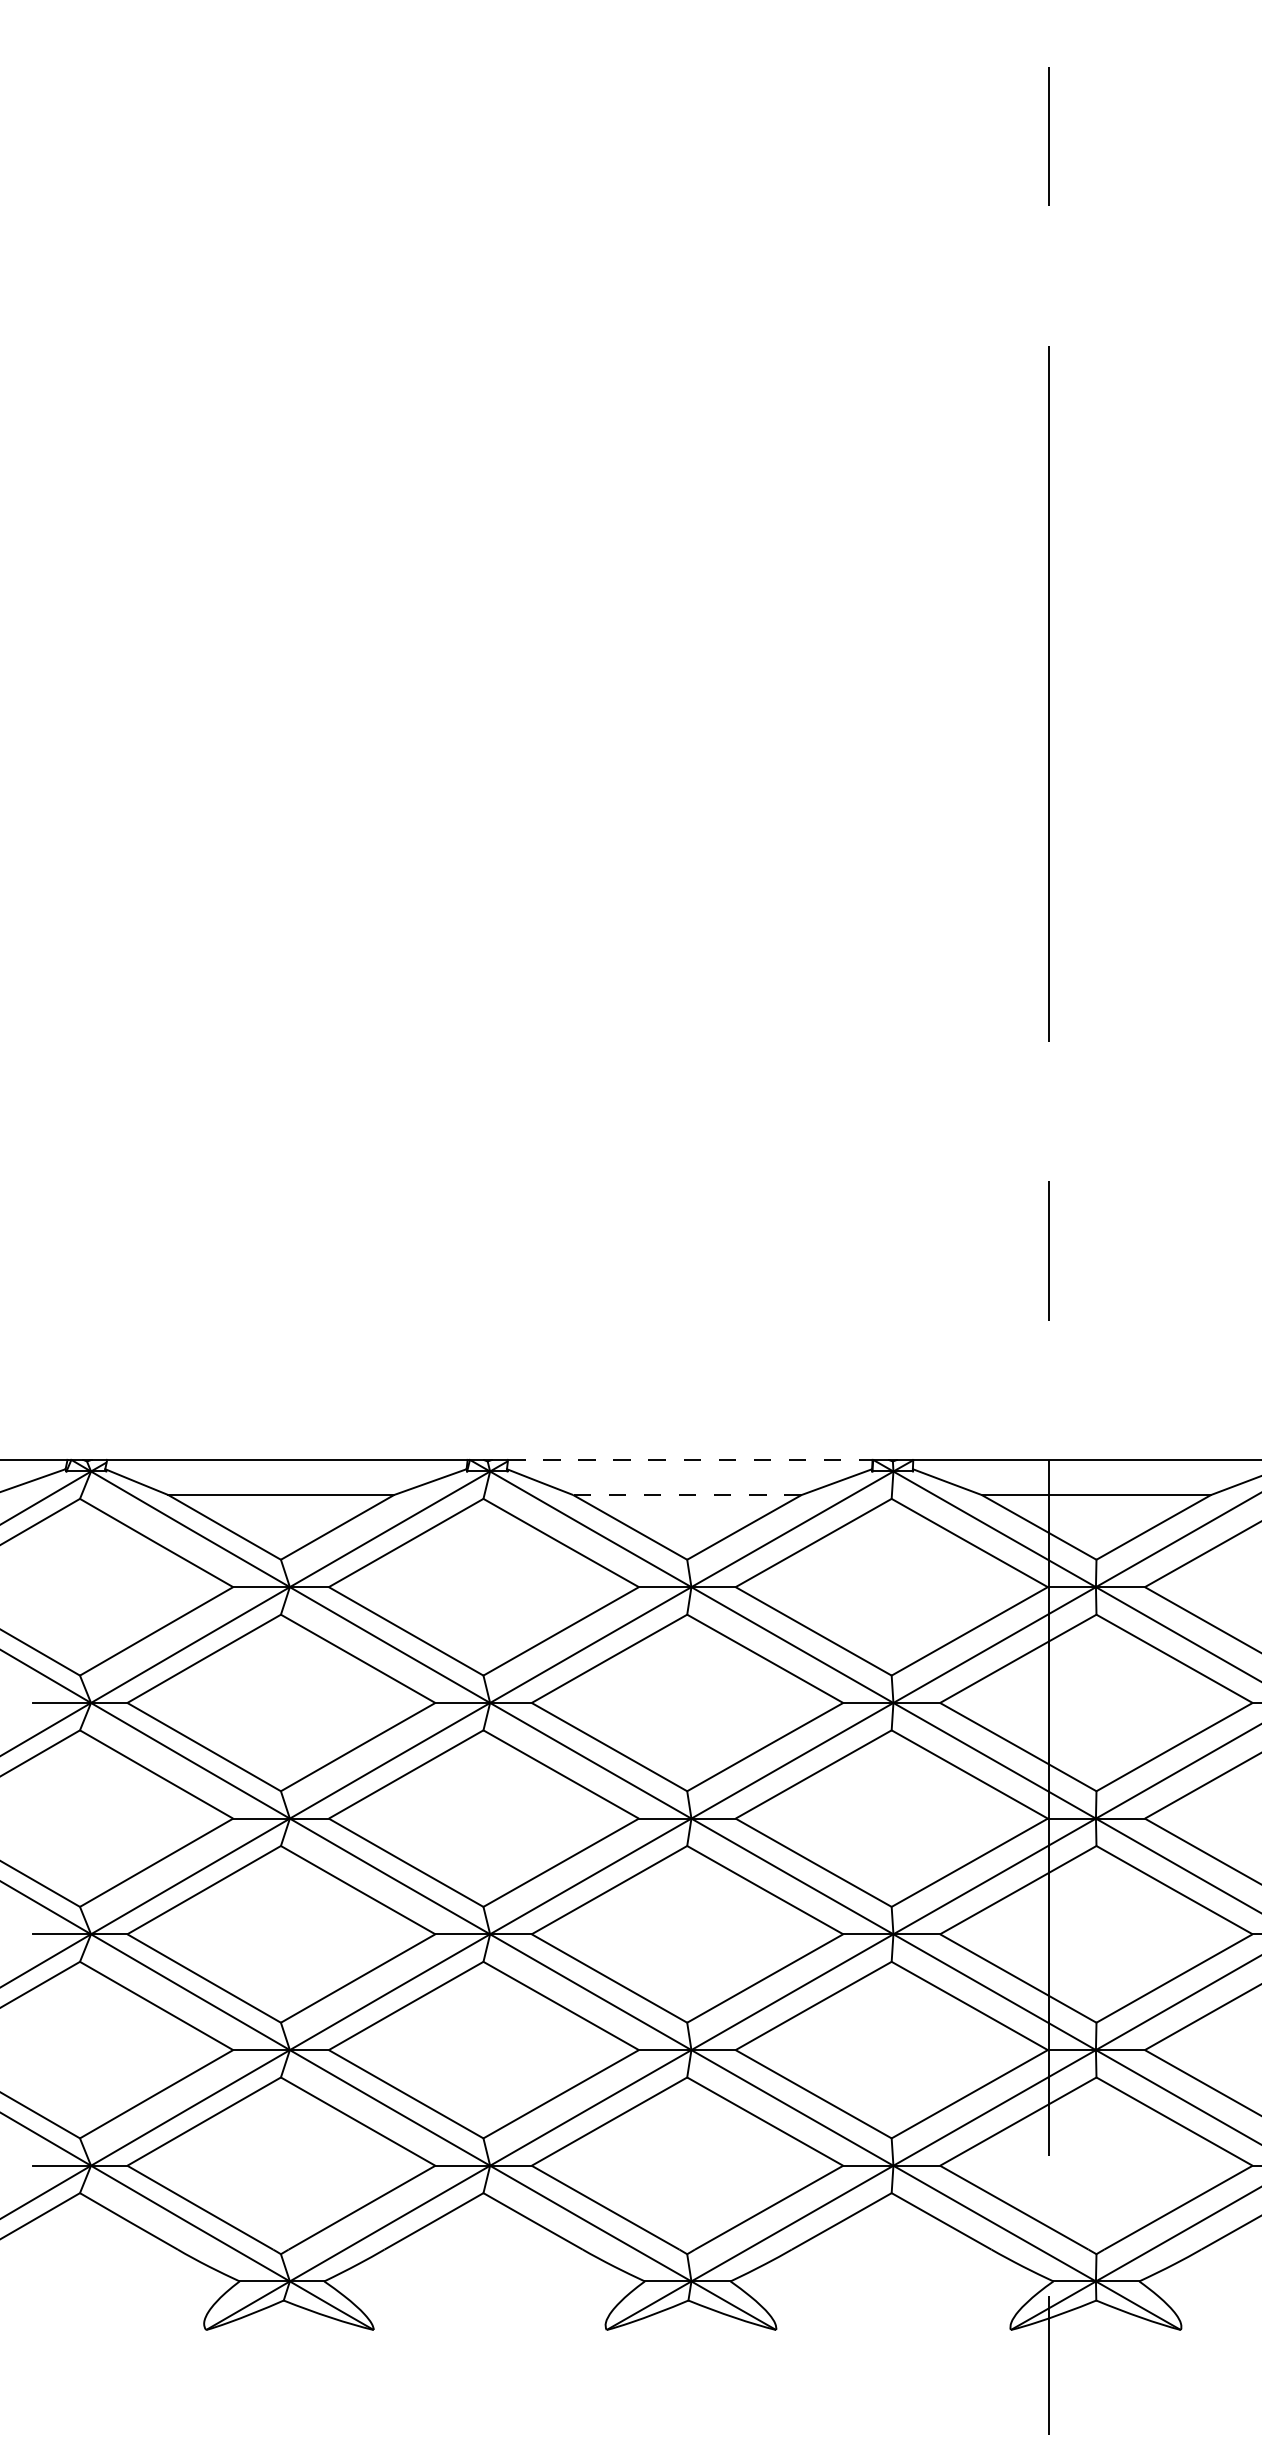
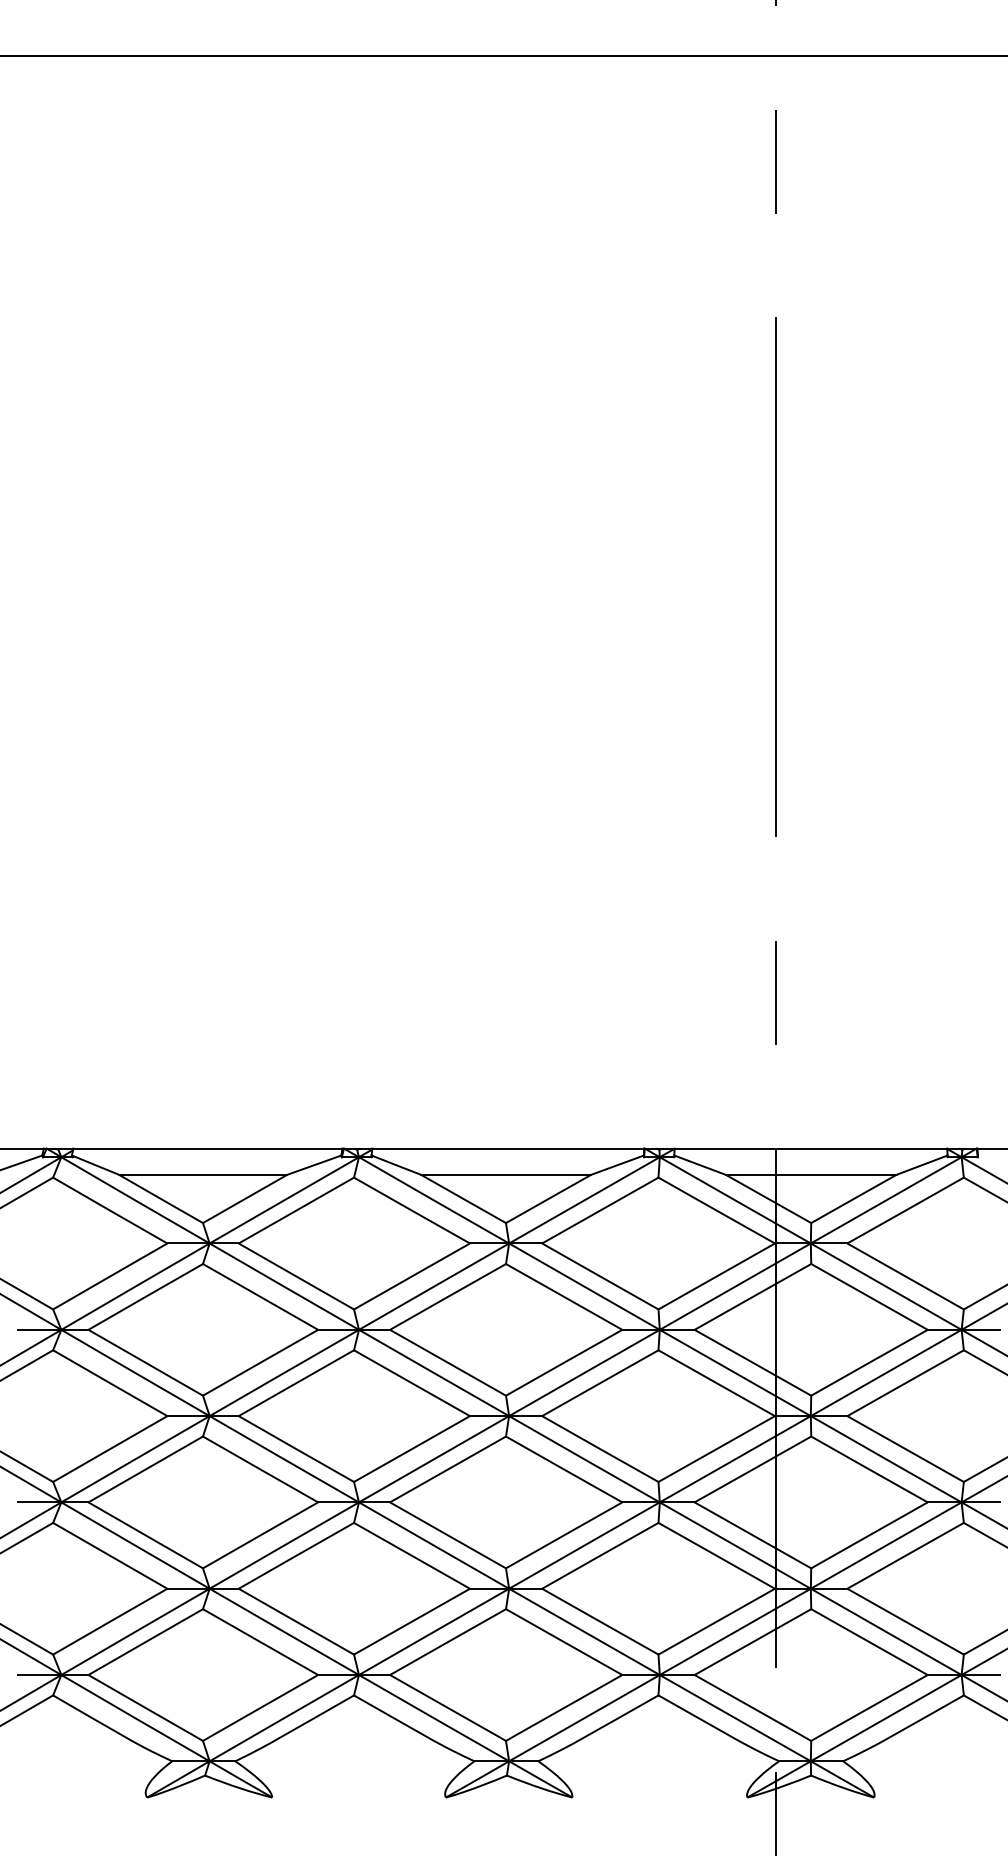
line: (690, 1459) -> (508, 1148), dashed -> solid
line: (686, 1494) -> (505, 1174), dashed -> solid

